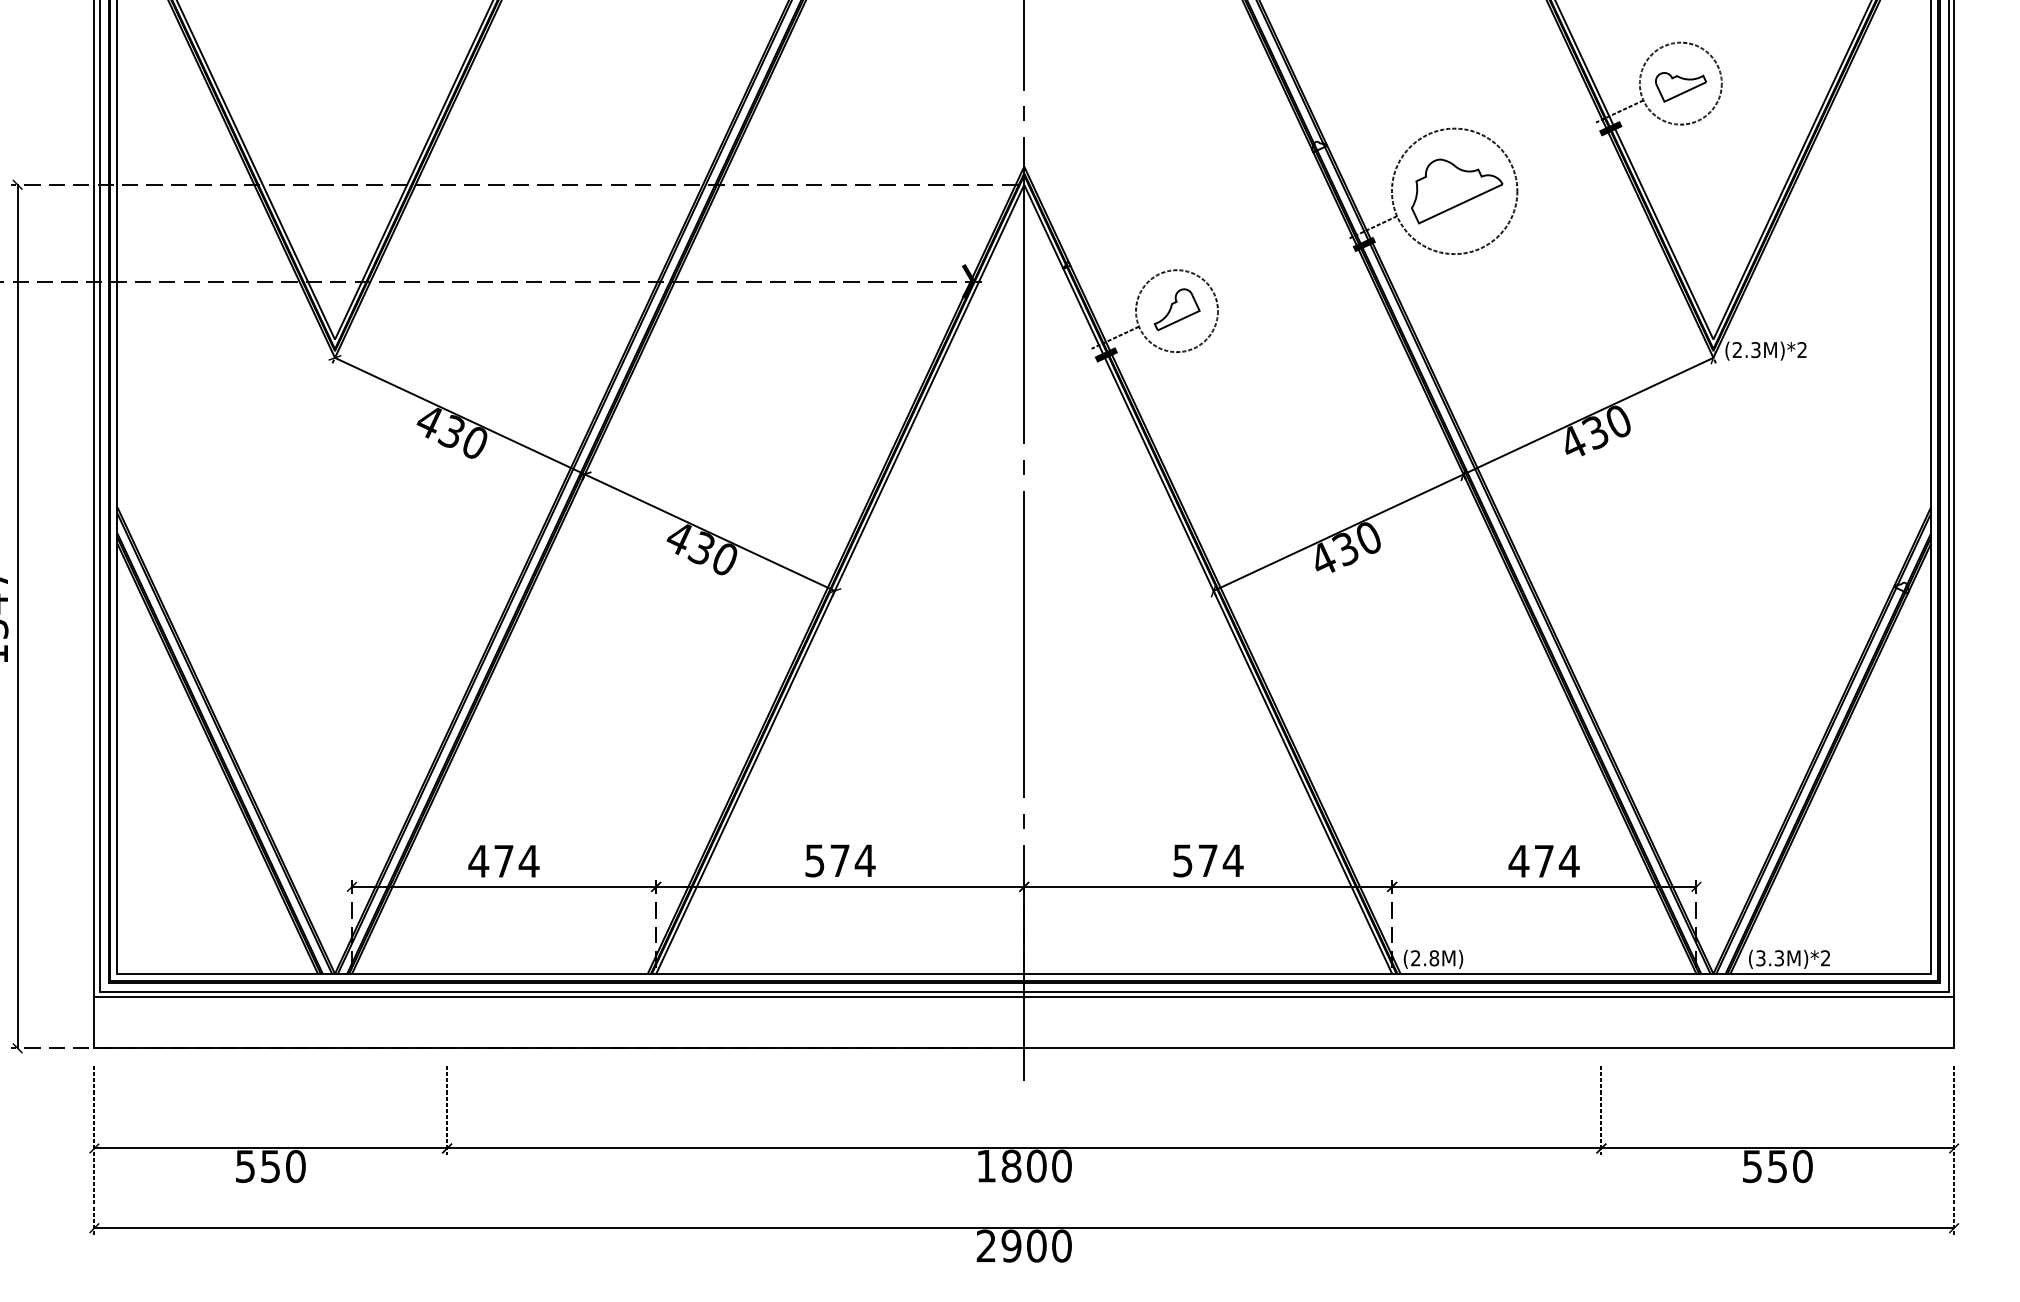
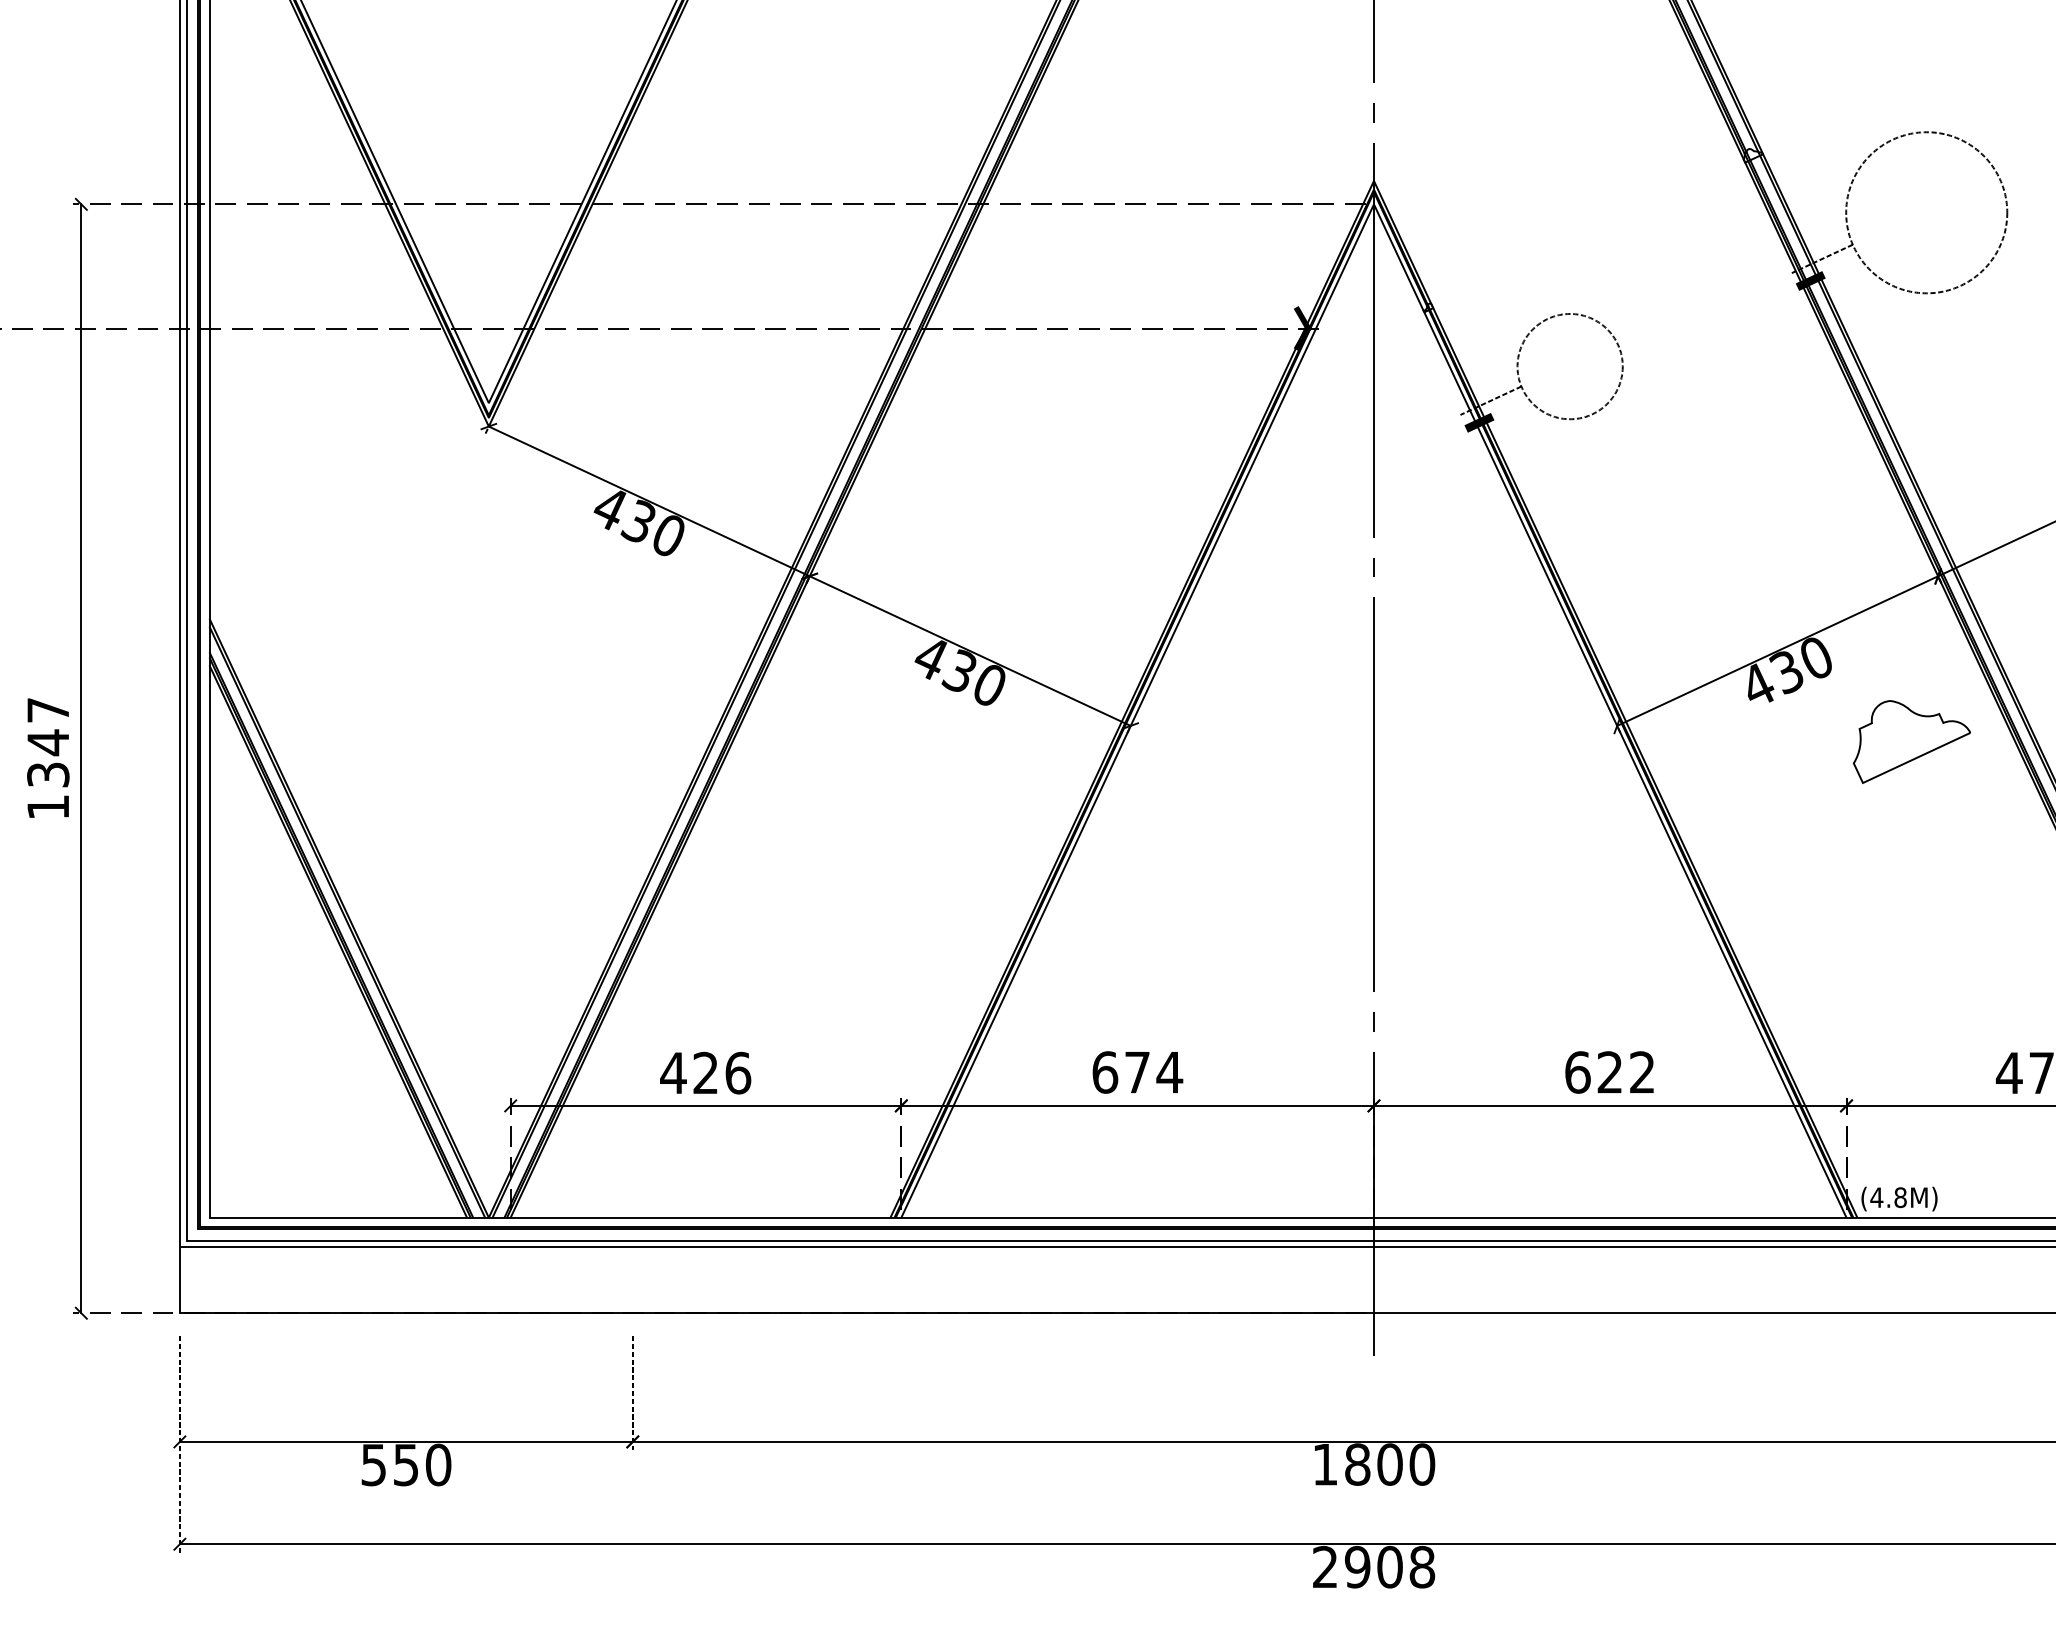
part: (1457, 191) -> (1912, 742), moved
part: (1176, 309) -> (1569, 364), removed
text: (516, 860) -> (721, 1072), 474 -> 426
text: (815, 860) -> (1105, 1072), 574 -> 674
text: (1208, 860) -> (1610, 1072), 574 -> 622
text: (1415, 958) -> (1876, 1197), (2.8M) -> (4.8M)
text: (1061, 1245) -> (1421, 1566), 2900 -> 2908

